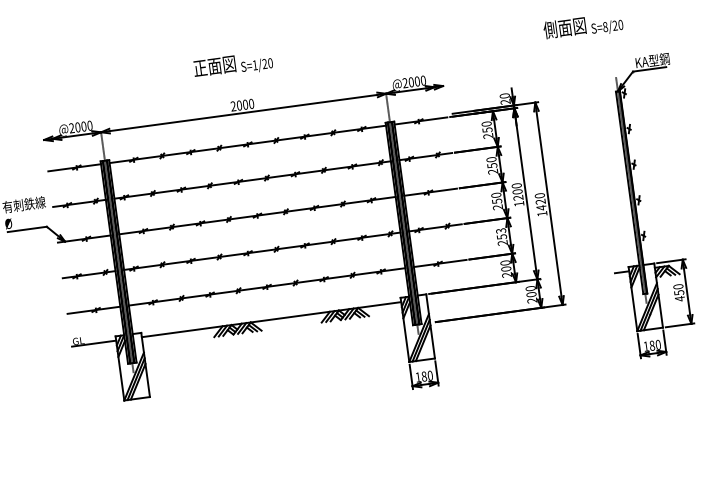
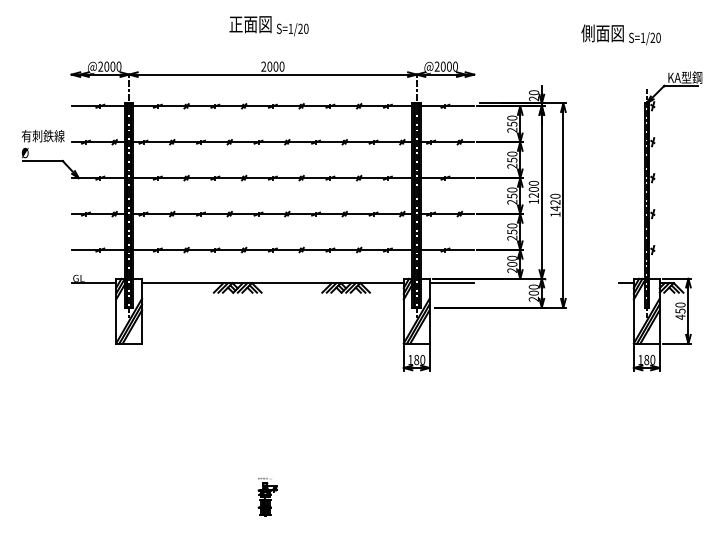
text: (604, 26) -> (642, 37), S=8/20 -> S=1/20
text: (501, 230) -> (512, 225), 253 -> 250
line: (448, 296) -> (451, 283), added

